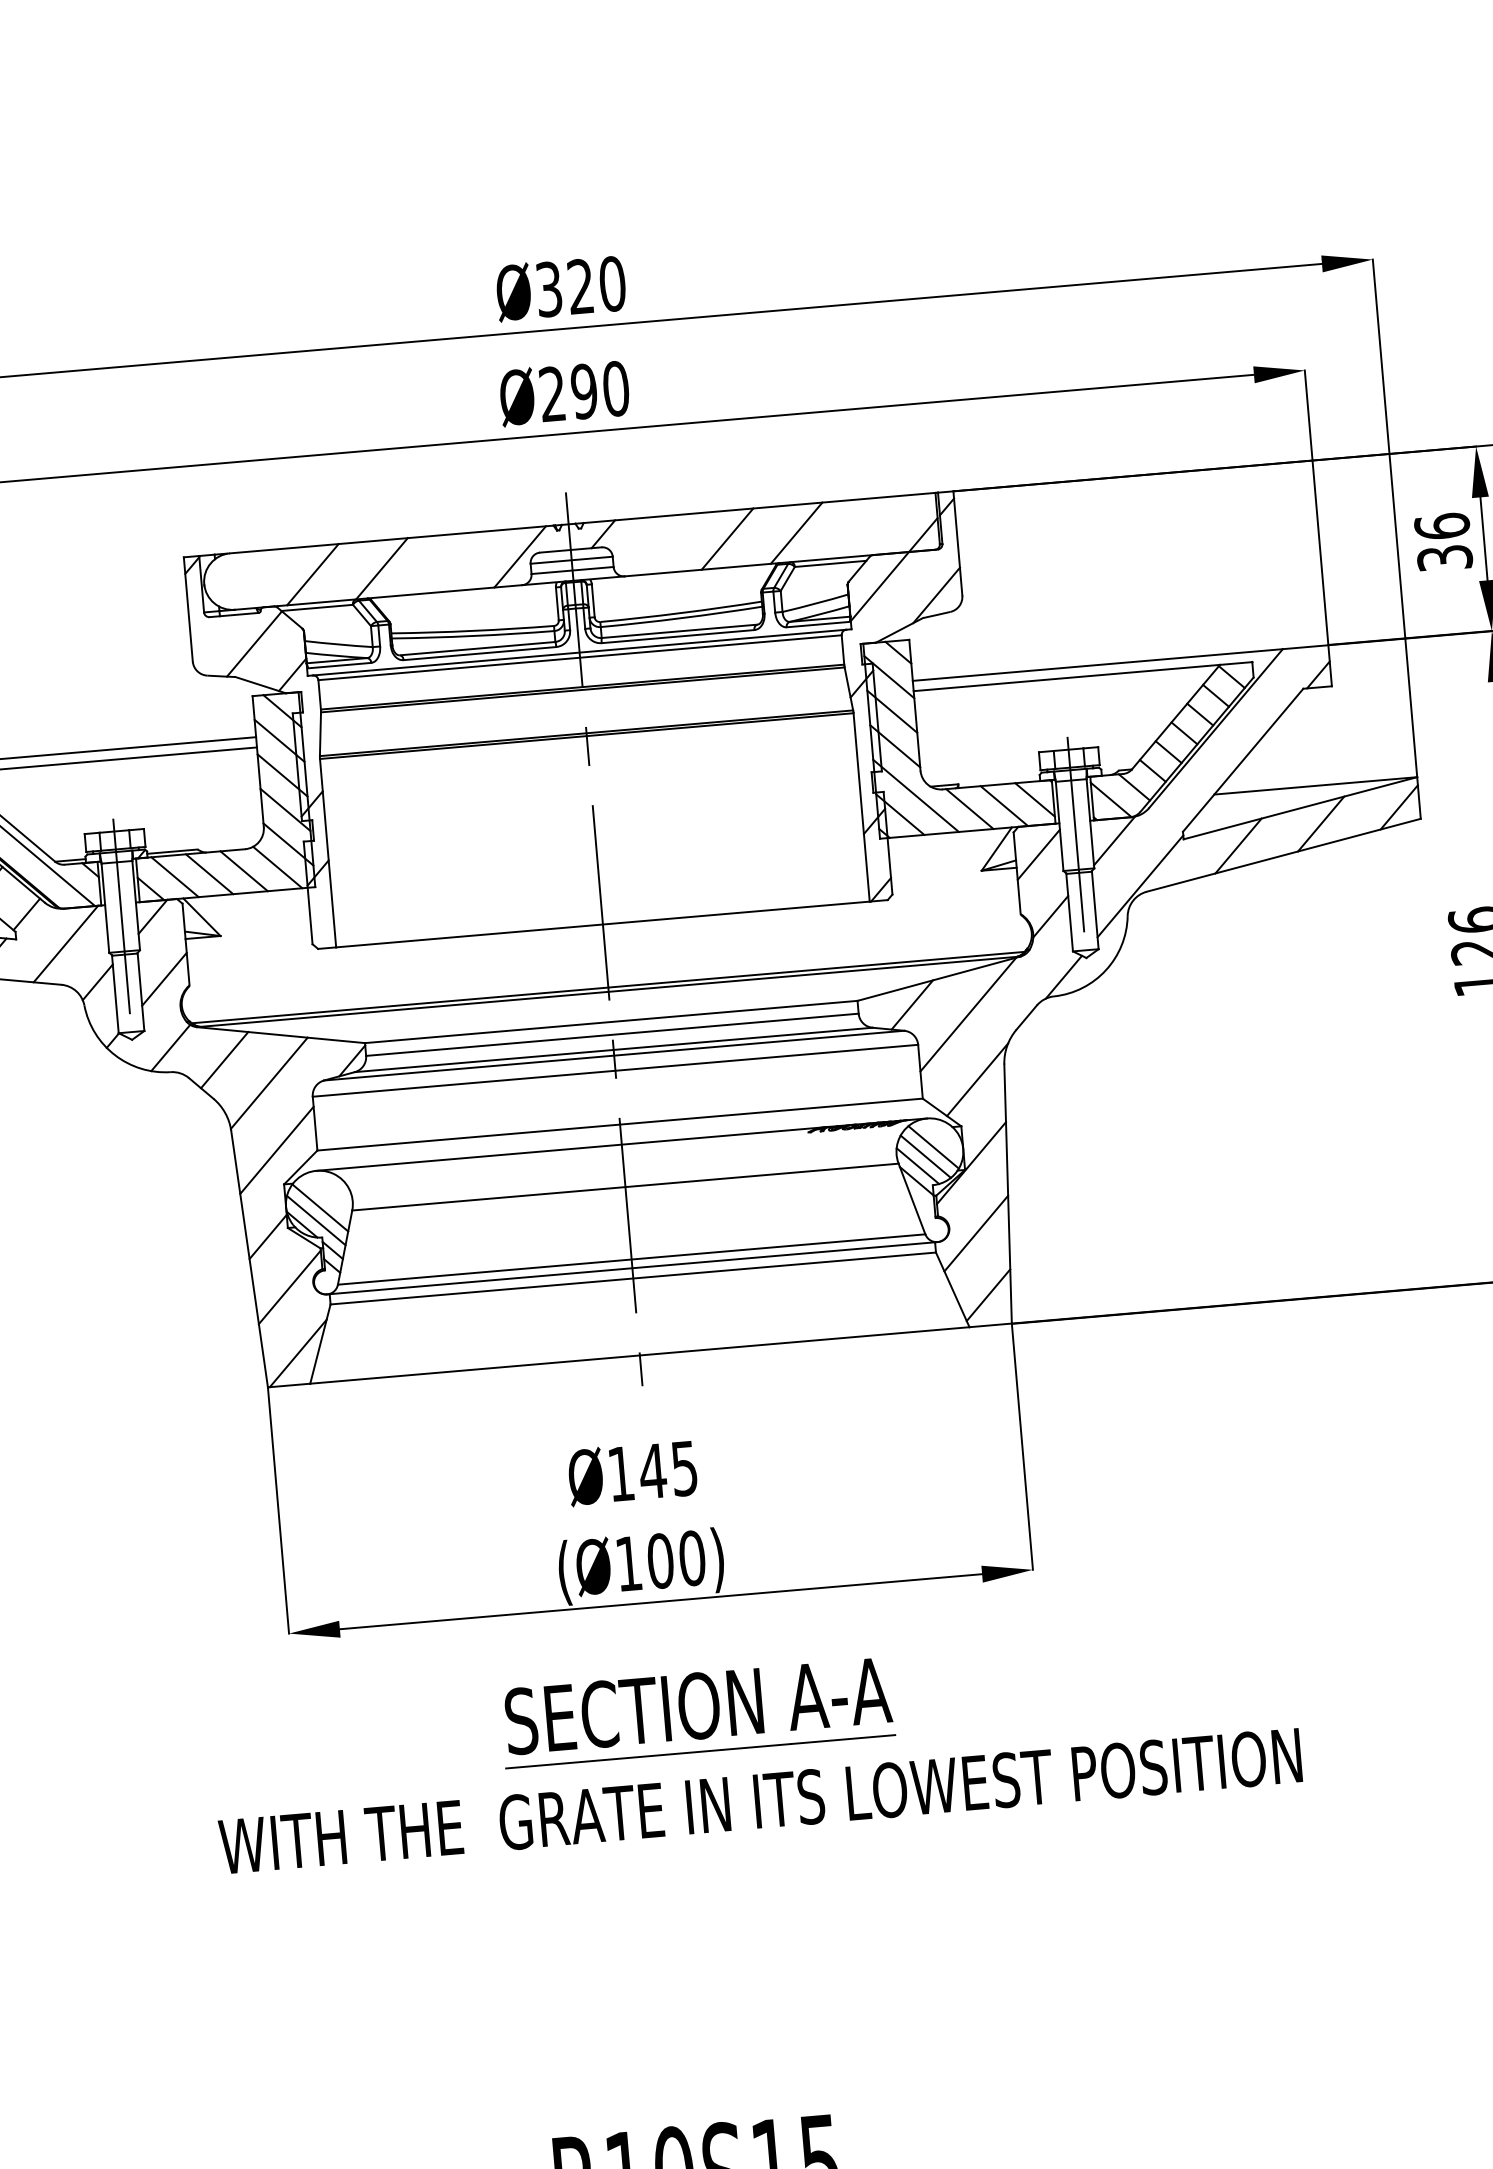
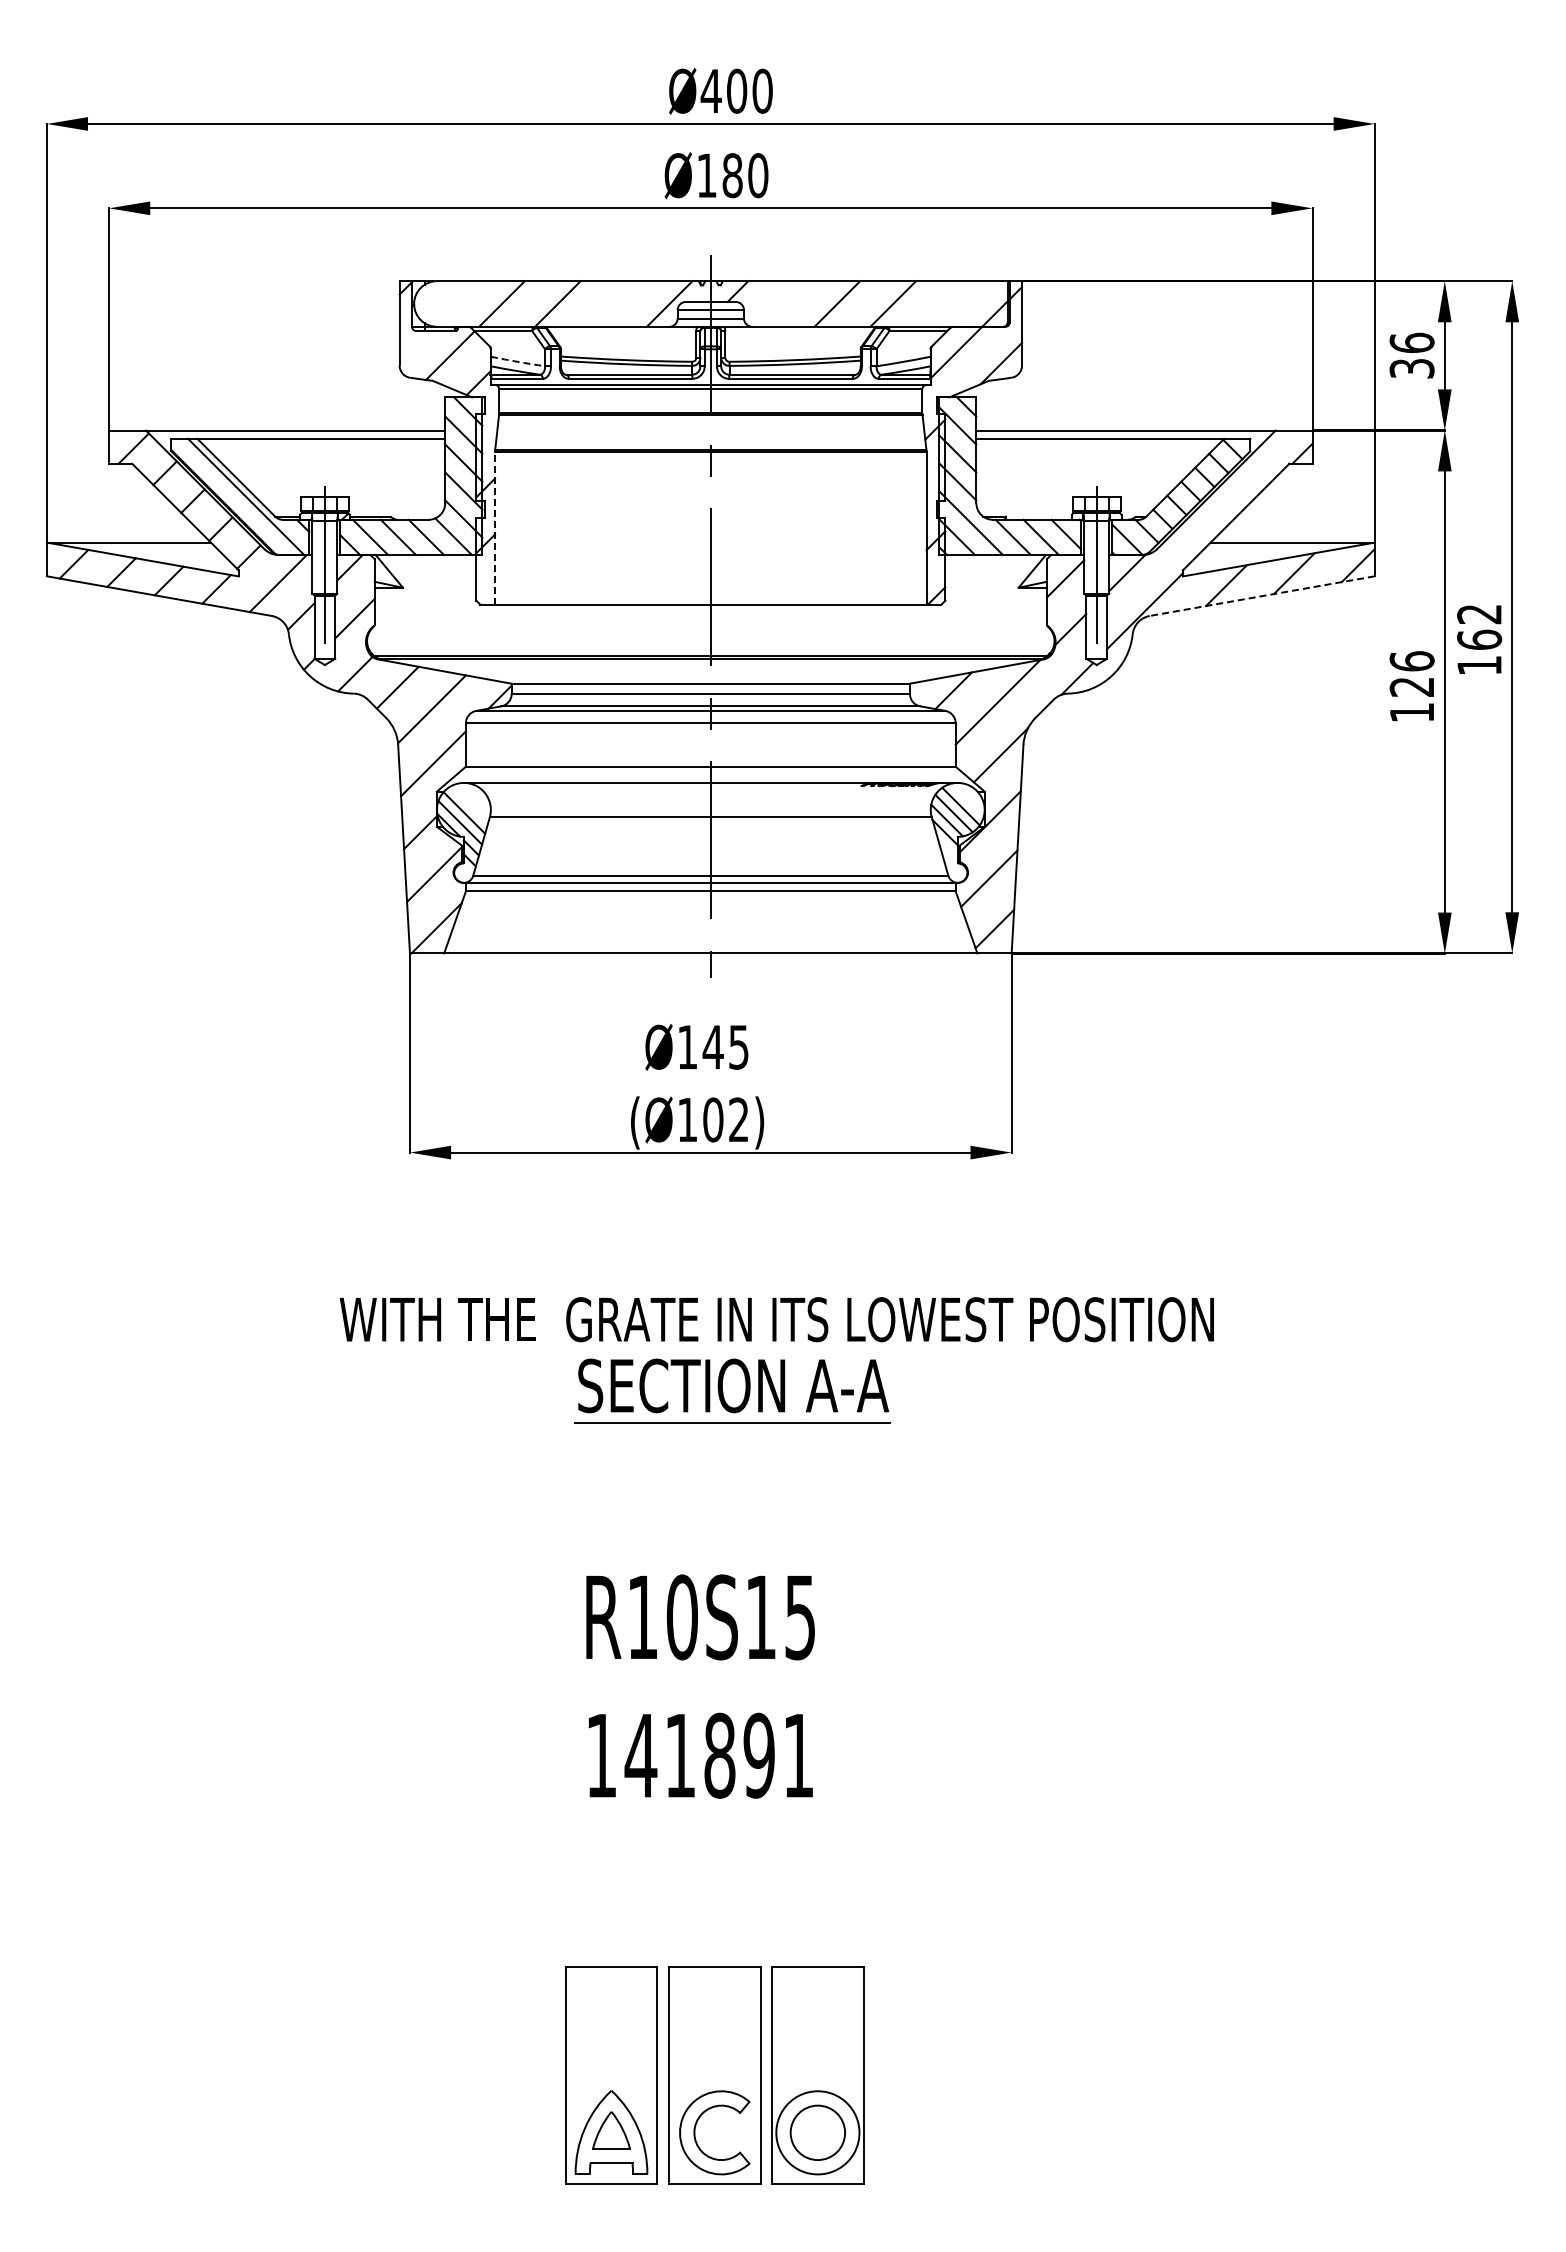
text: (564, 287) -> (723, 90), Ø320 -> Ø400
text: (568, 392) -> (719, 175), Ø290 -> Ø180
arc: (338, 644) -> (517, 361), solid -> dashed
line: (328, 852) -> (495, 528), solid -> dashed
line: (1282, 855) -> (1261, 596), solid -> dashed
text: (692, 1557) -> (739, 1119), (Ø100) -> (Ø102)
part: (697, 1711) -> (732, 1390), moved

